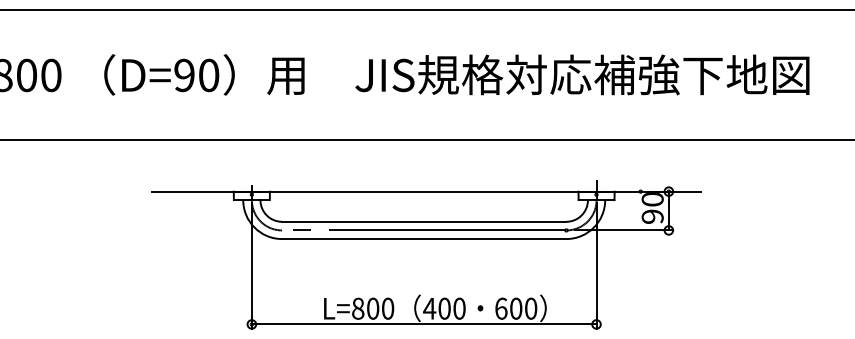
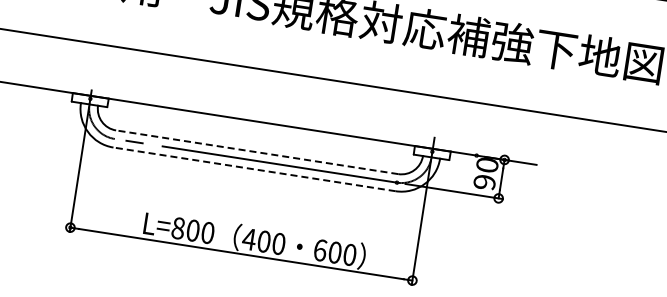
line: (423, 221) -> (256, 151), solid -> dashed
line: (423, 239) -> (253, 169), solid -> dashed

